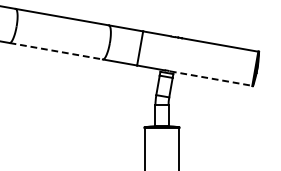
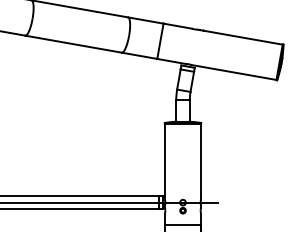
line: (57, 51) -> (74, 44), dashed -> solid
line: (211, 78) -> (234, 72), dashed -> solid

